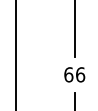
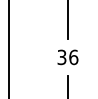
text: (68, 74) -> (61, 57), 66 -> 36

